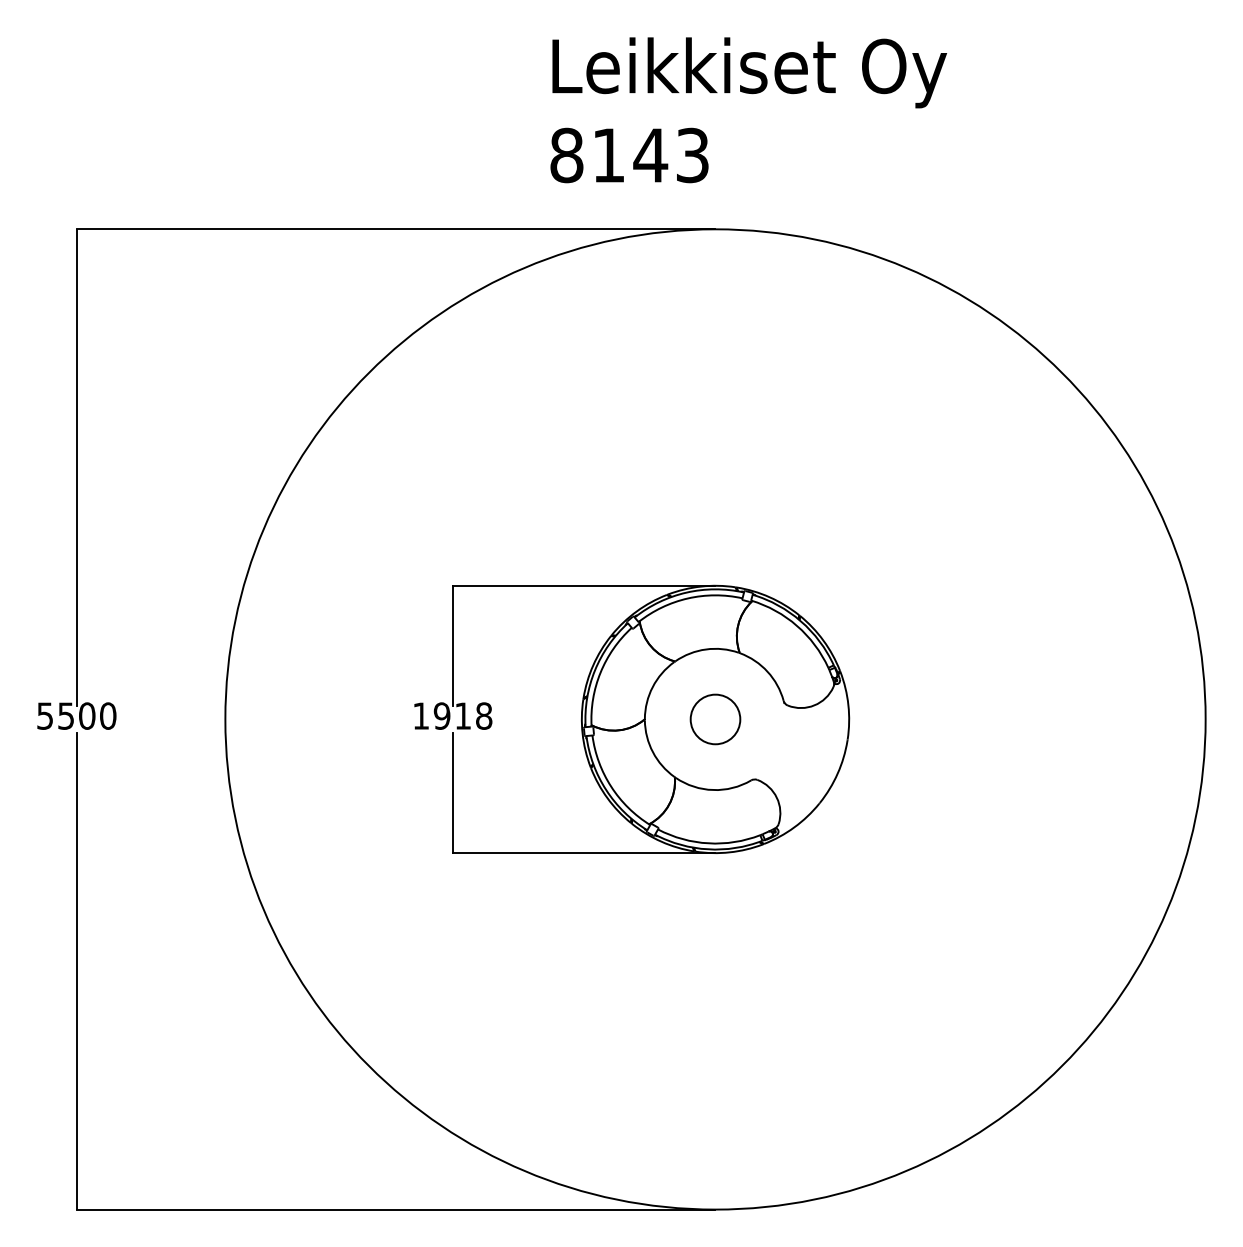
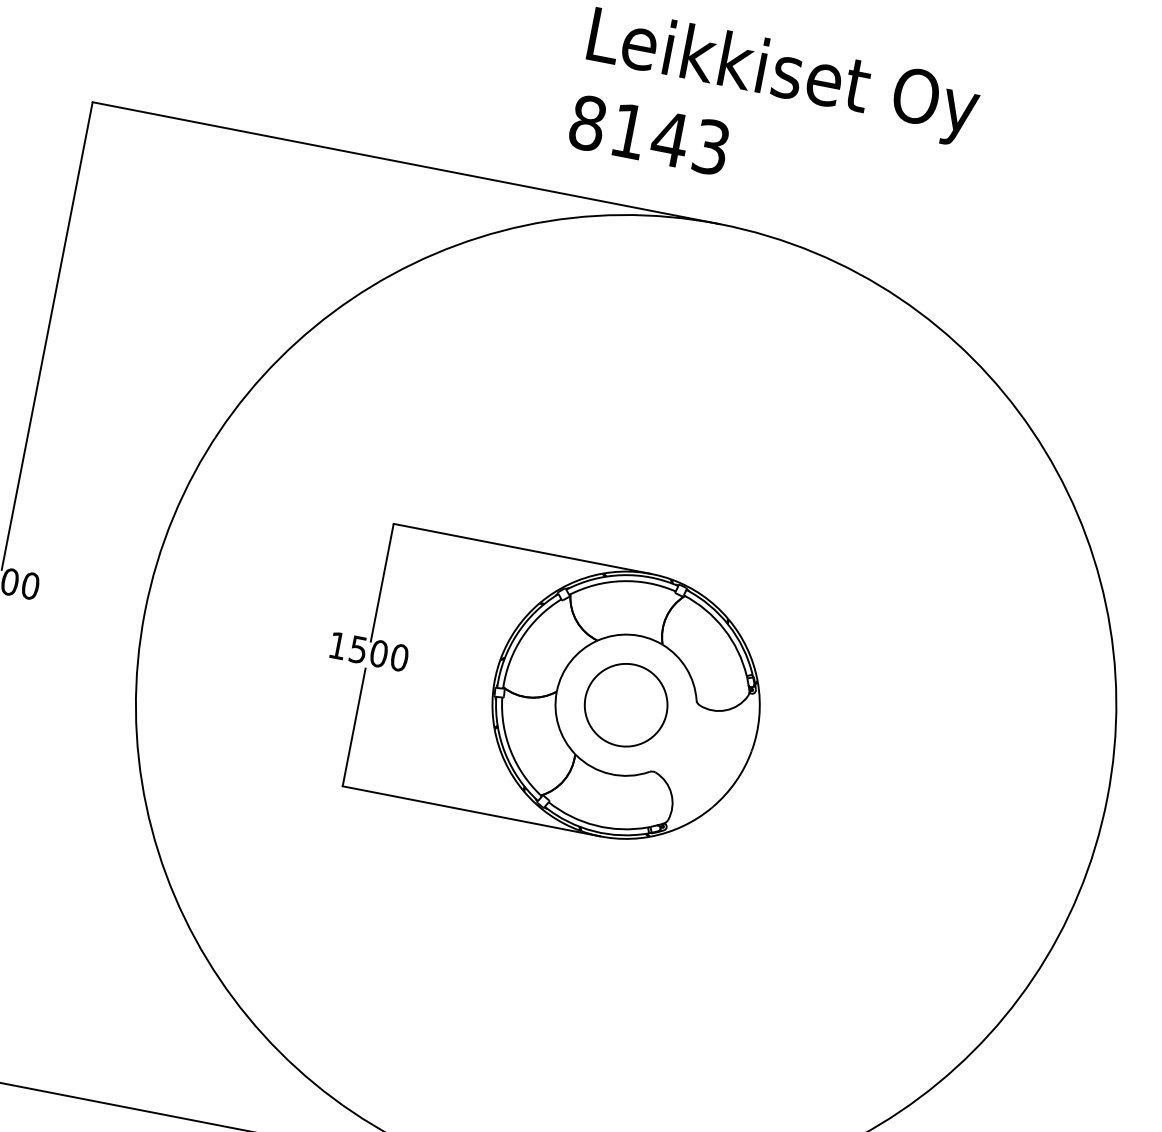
text: (462, 715) -> (378, 653), 1918 -> 1500
part: (715, 719) -> (626, 705), size x1.67

